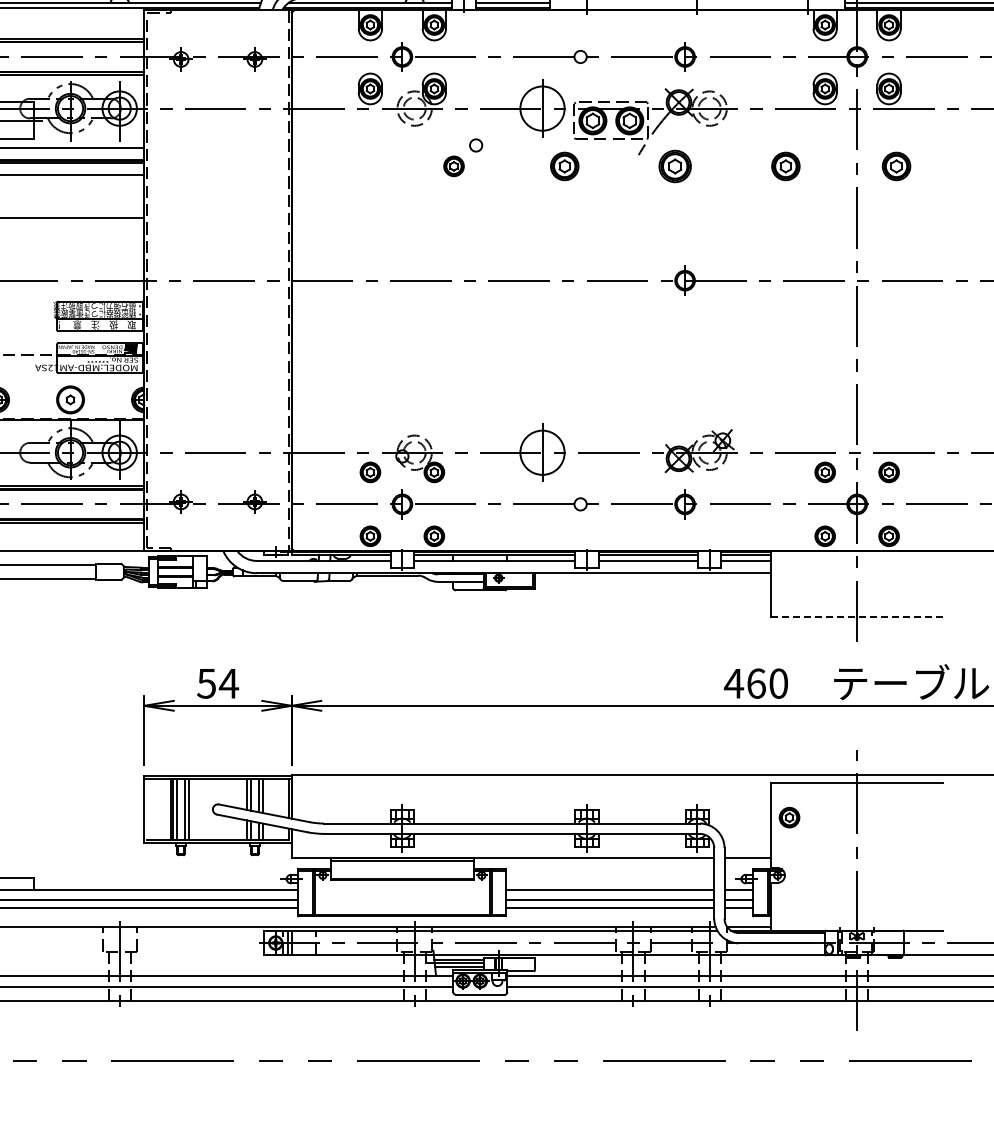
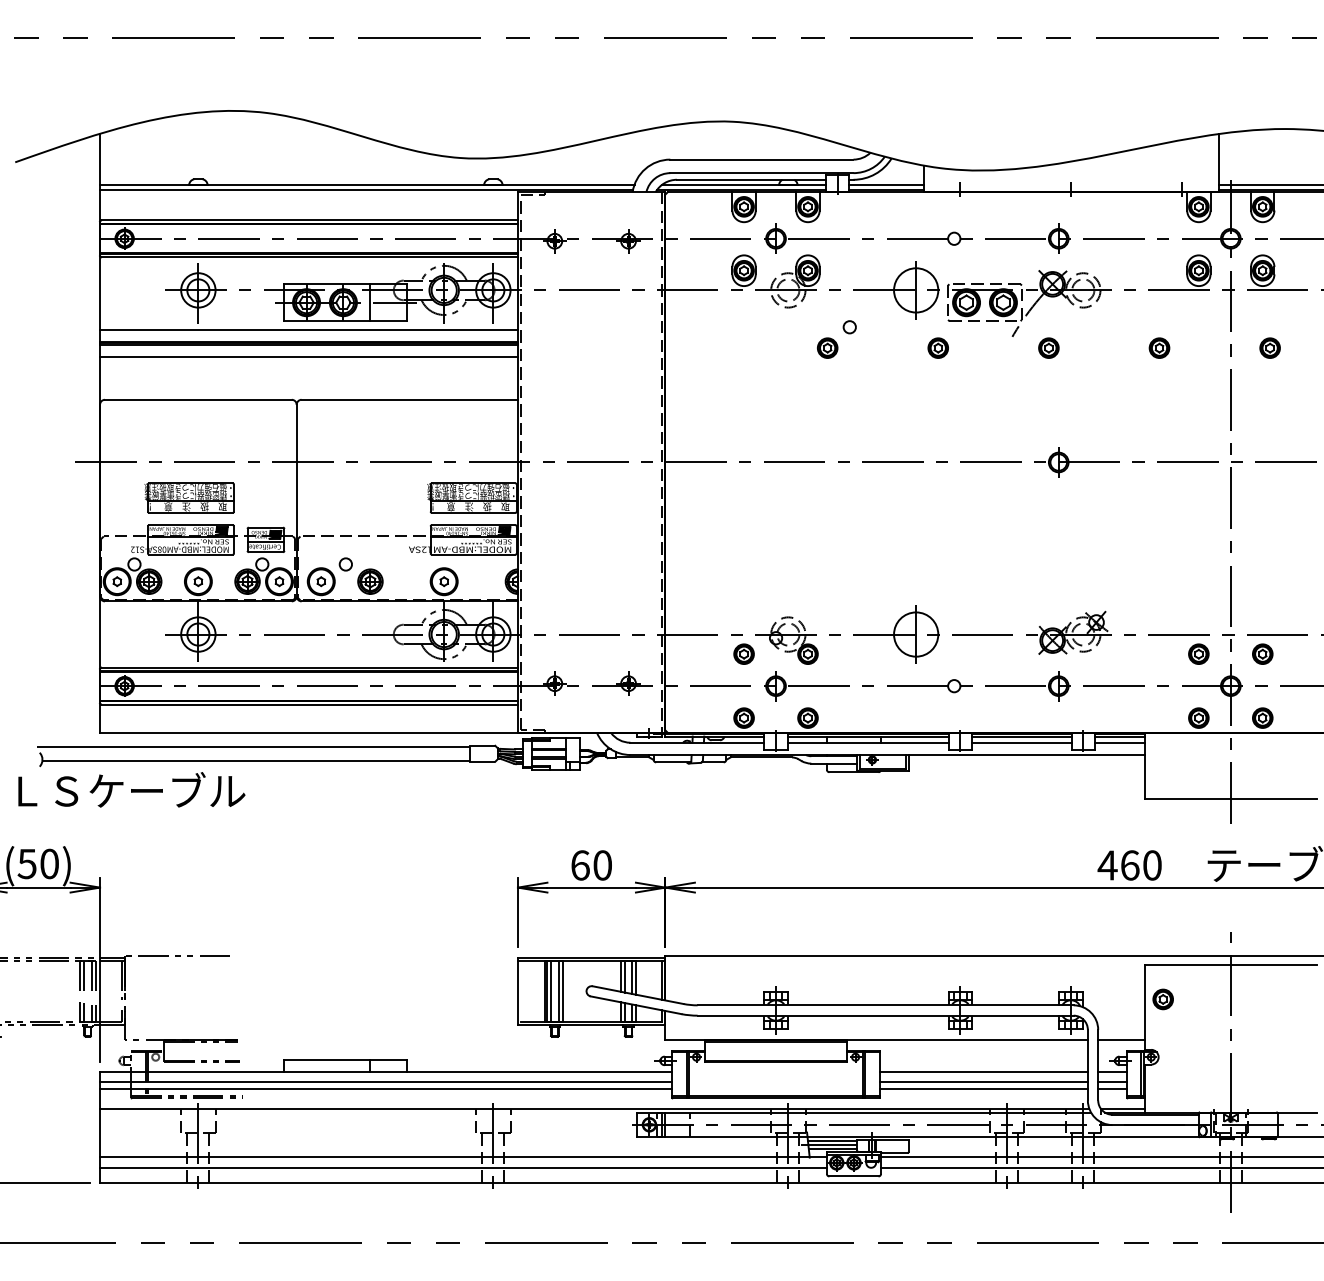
part: (563, 165) -> (937, 347), size x0.71
part: (674, 165) -> (1048, 347), size x0.62
part: (785, 165) -> (1159, 347), size x0.71
part: (895, 165) -> (1269, 347), size x0.71
line: (857, 617) -> (1231, 799), dashed -> solid
text: (217, 683) -> (591, 865), 54 -> 60

